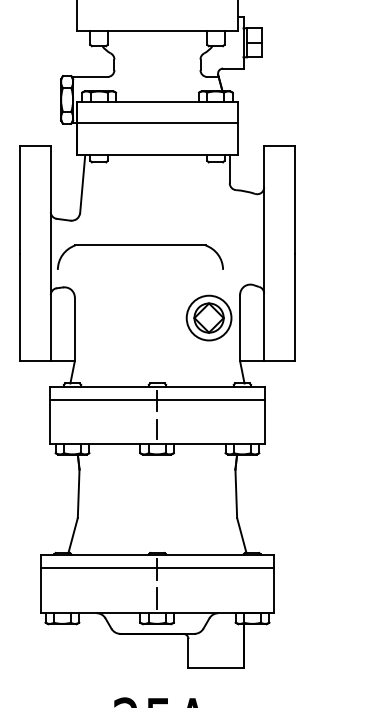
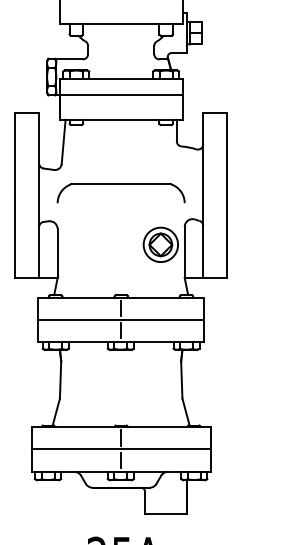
part: (140, 245) -> (121, 184), moved
line: (157, 400) -> (121, 319), moved
line: (157, 567) -> (121, 449), moved

